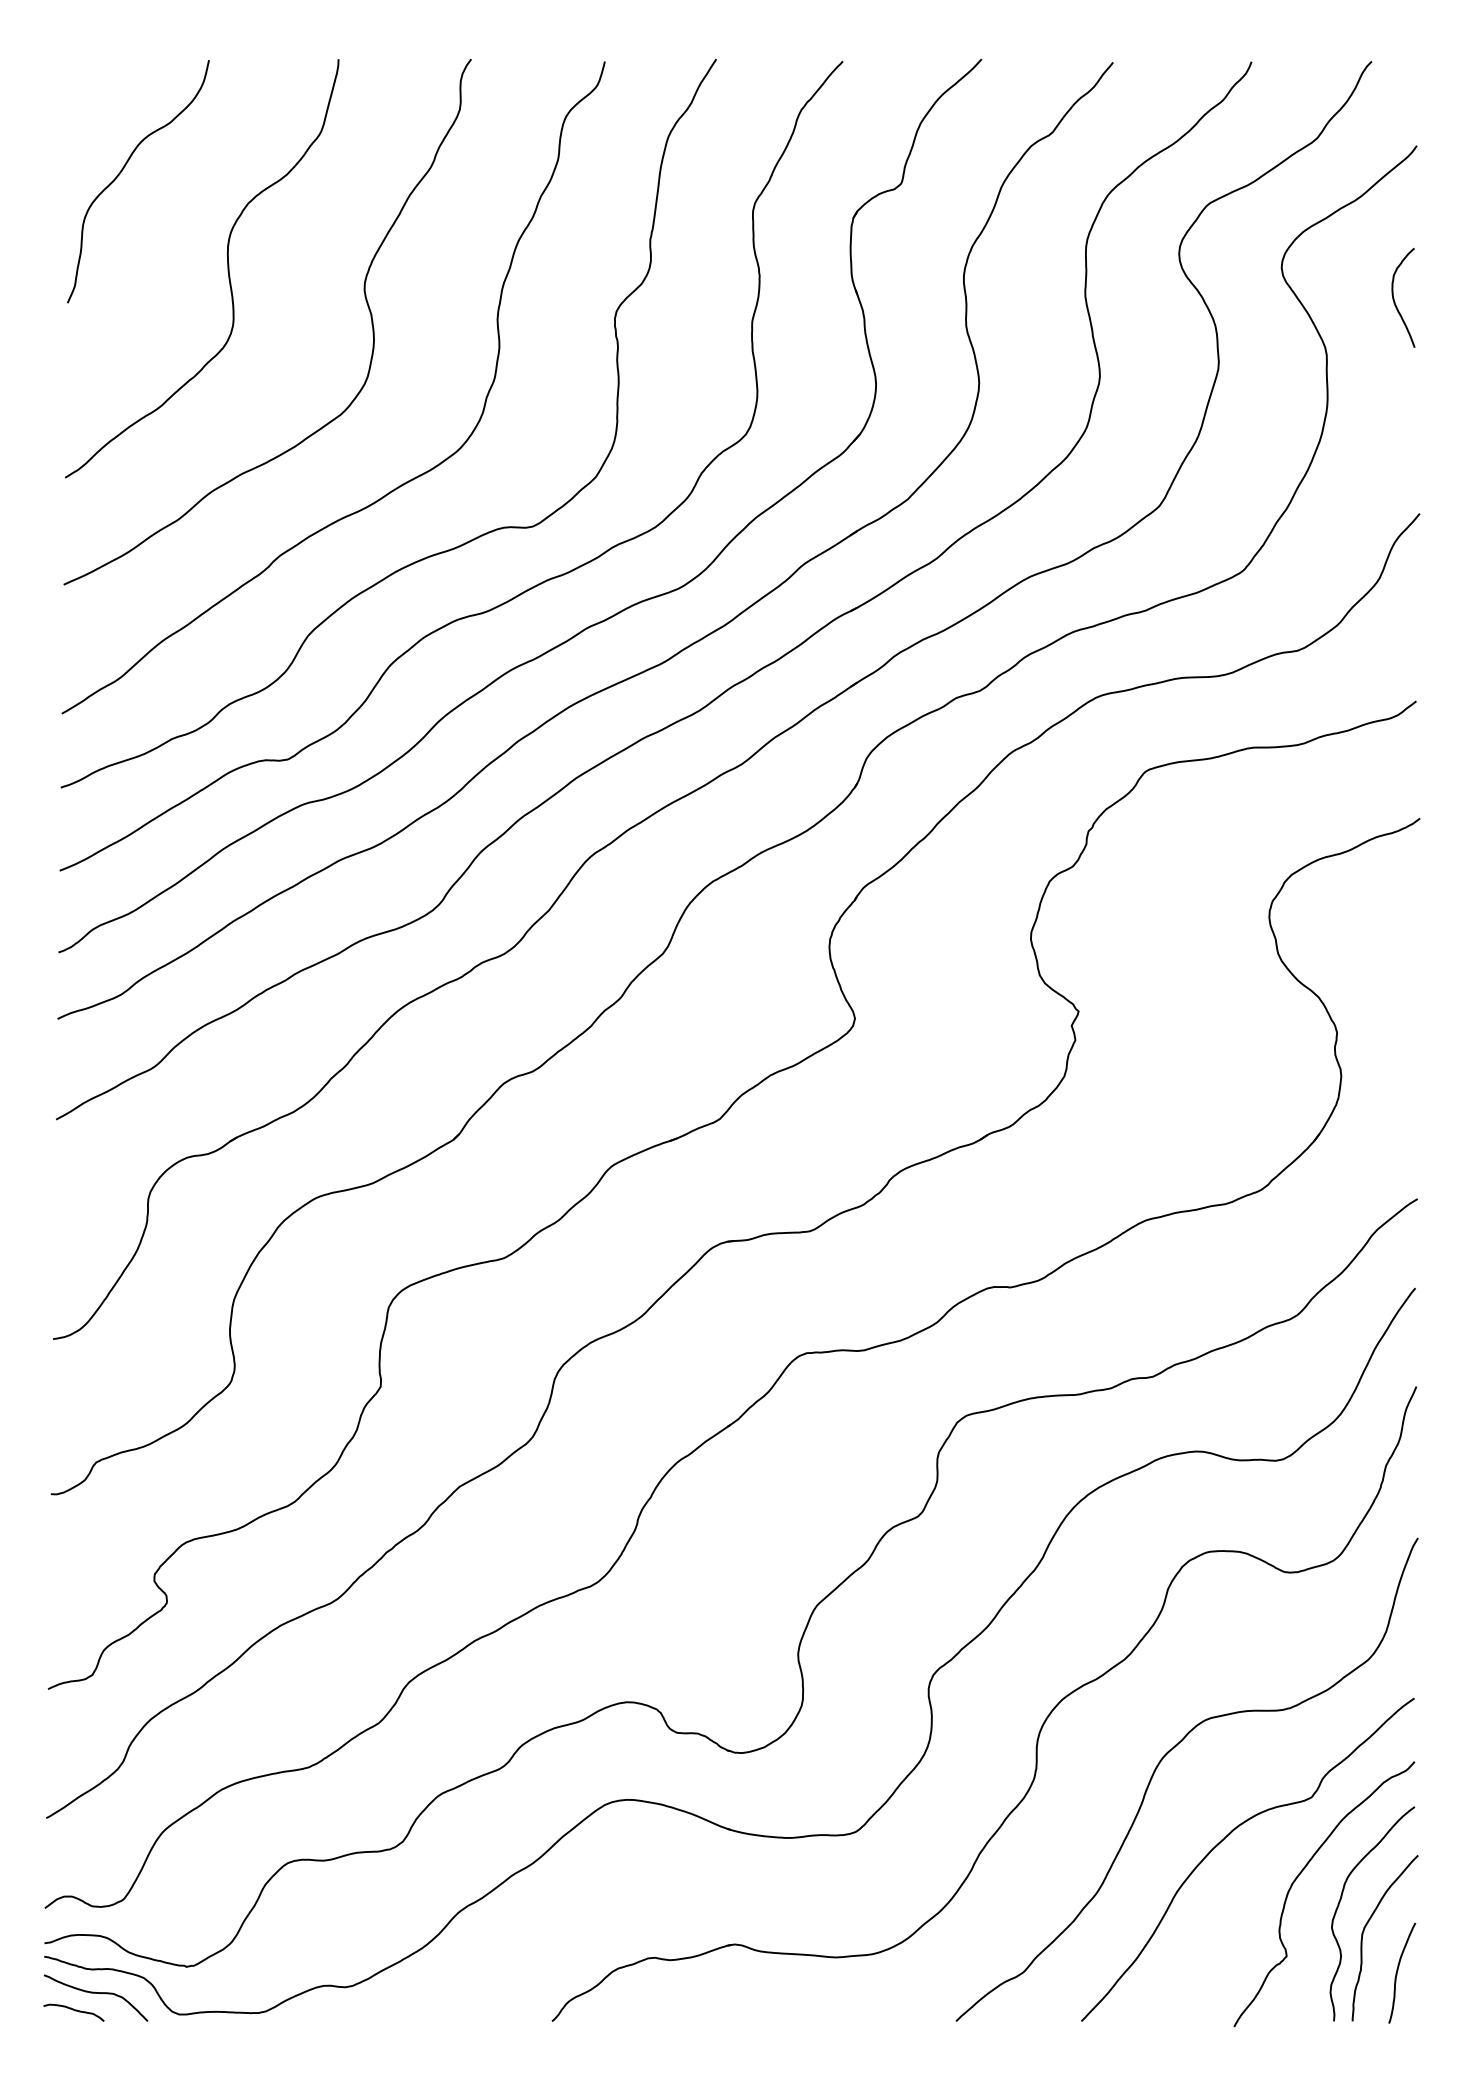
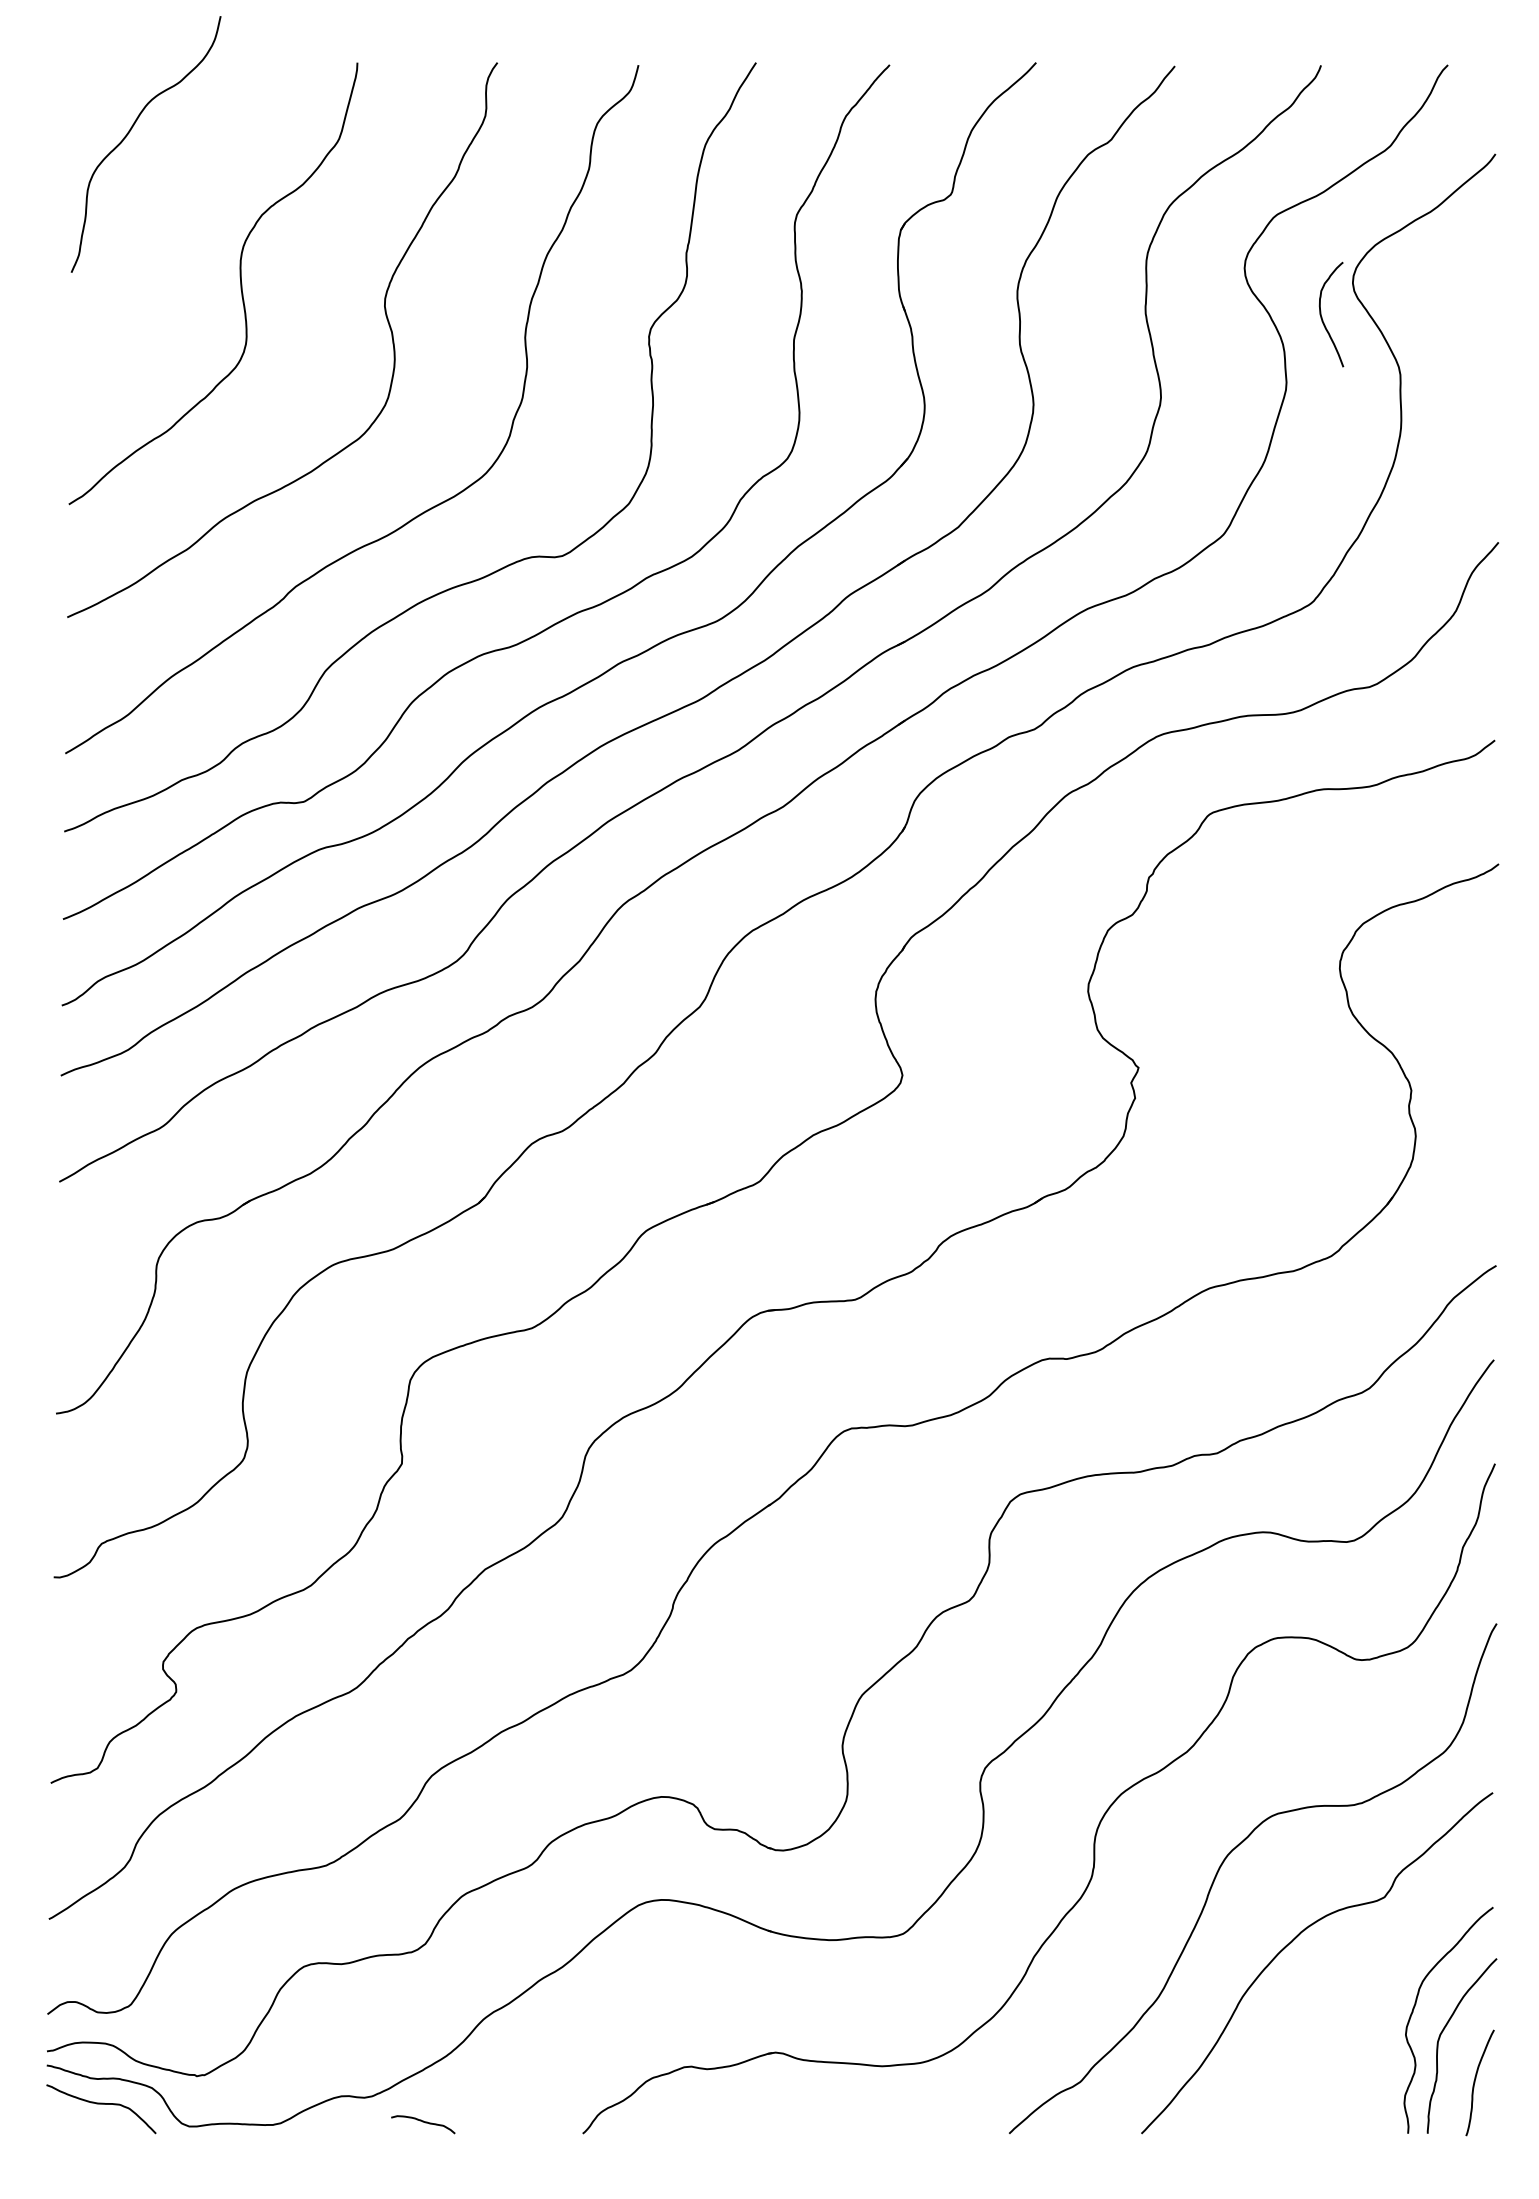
curve: (122, 171) -> (129, 133), moved
curve: (1395, 301) -> (1323, 318), moved
curve: (1298, 1877) -> (1370, 1981), removed
curve: (73, 2010) -> (422, 2122), moved

